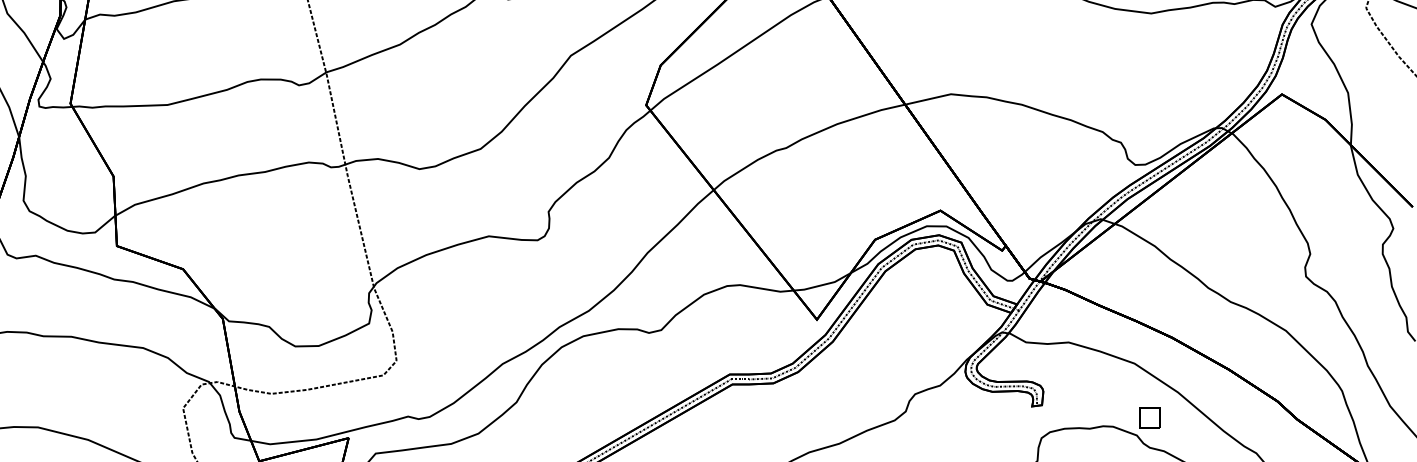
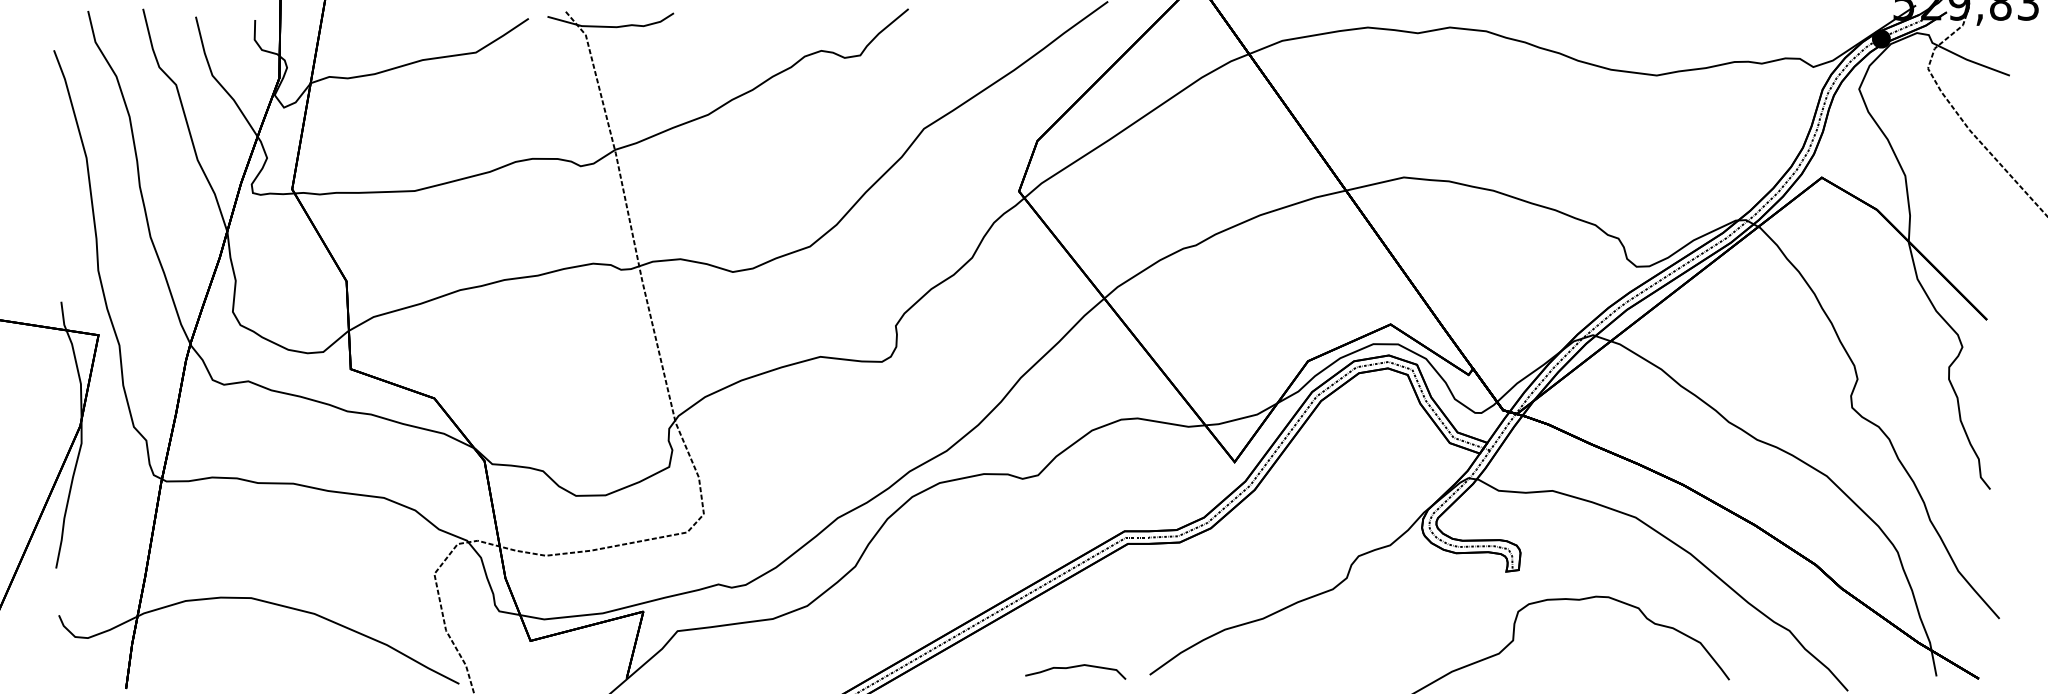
part: (1149, 418) -> (1654, 586), removed

